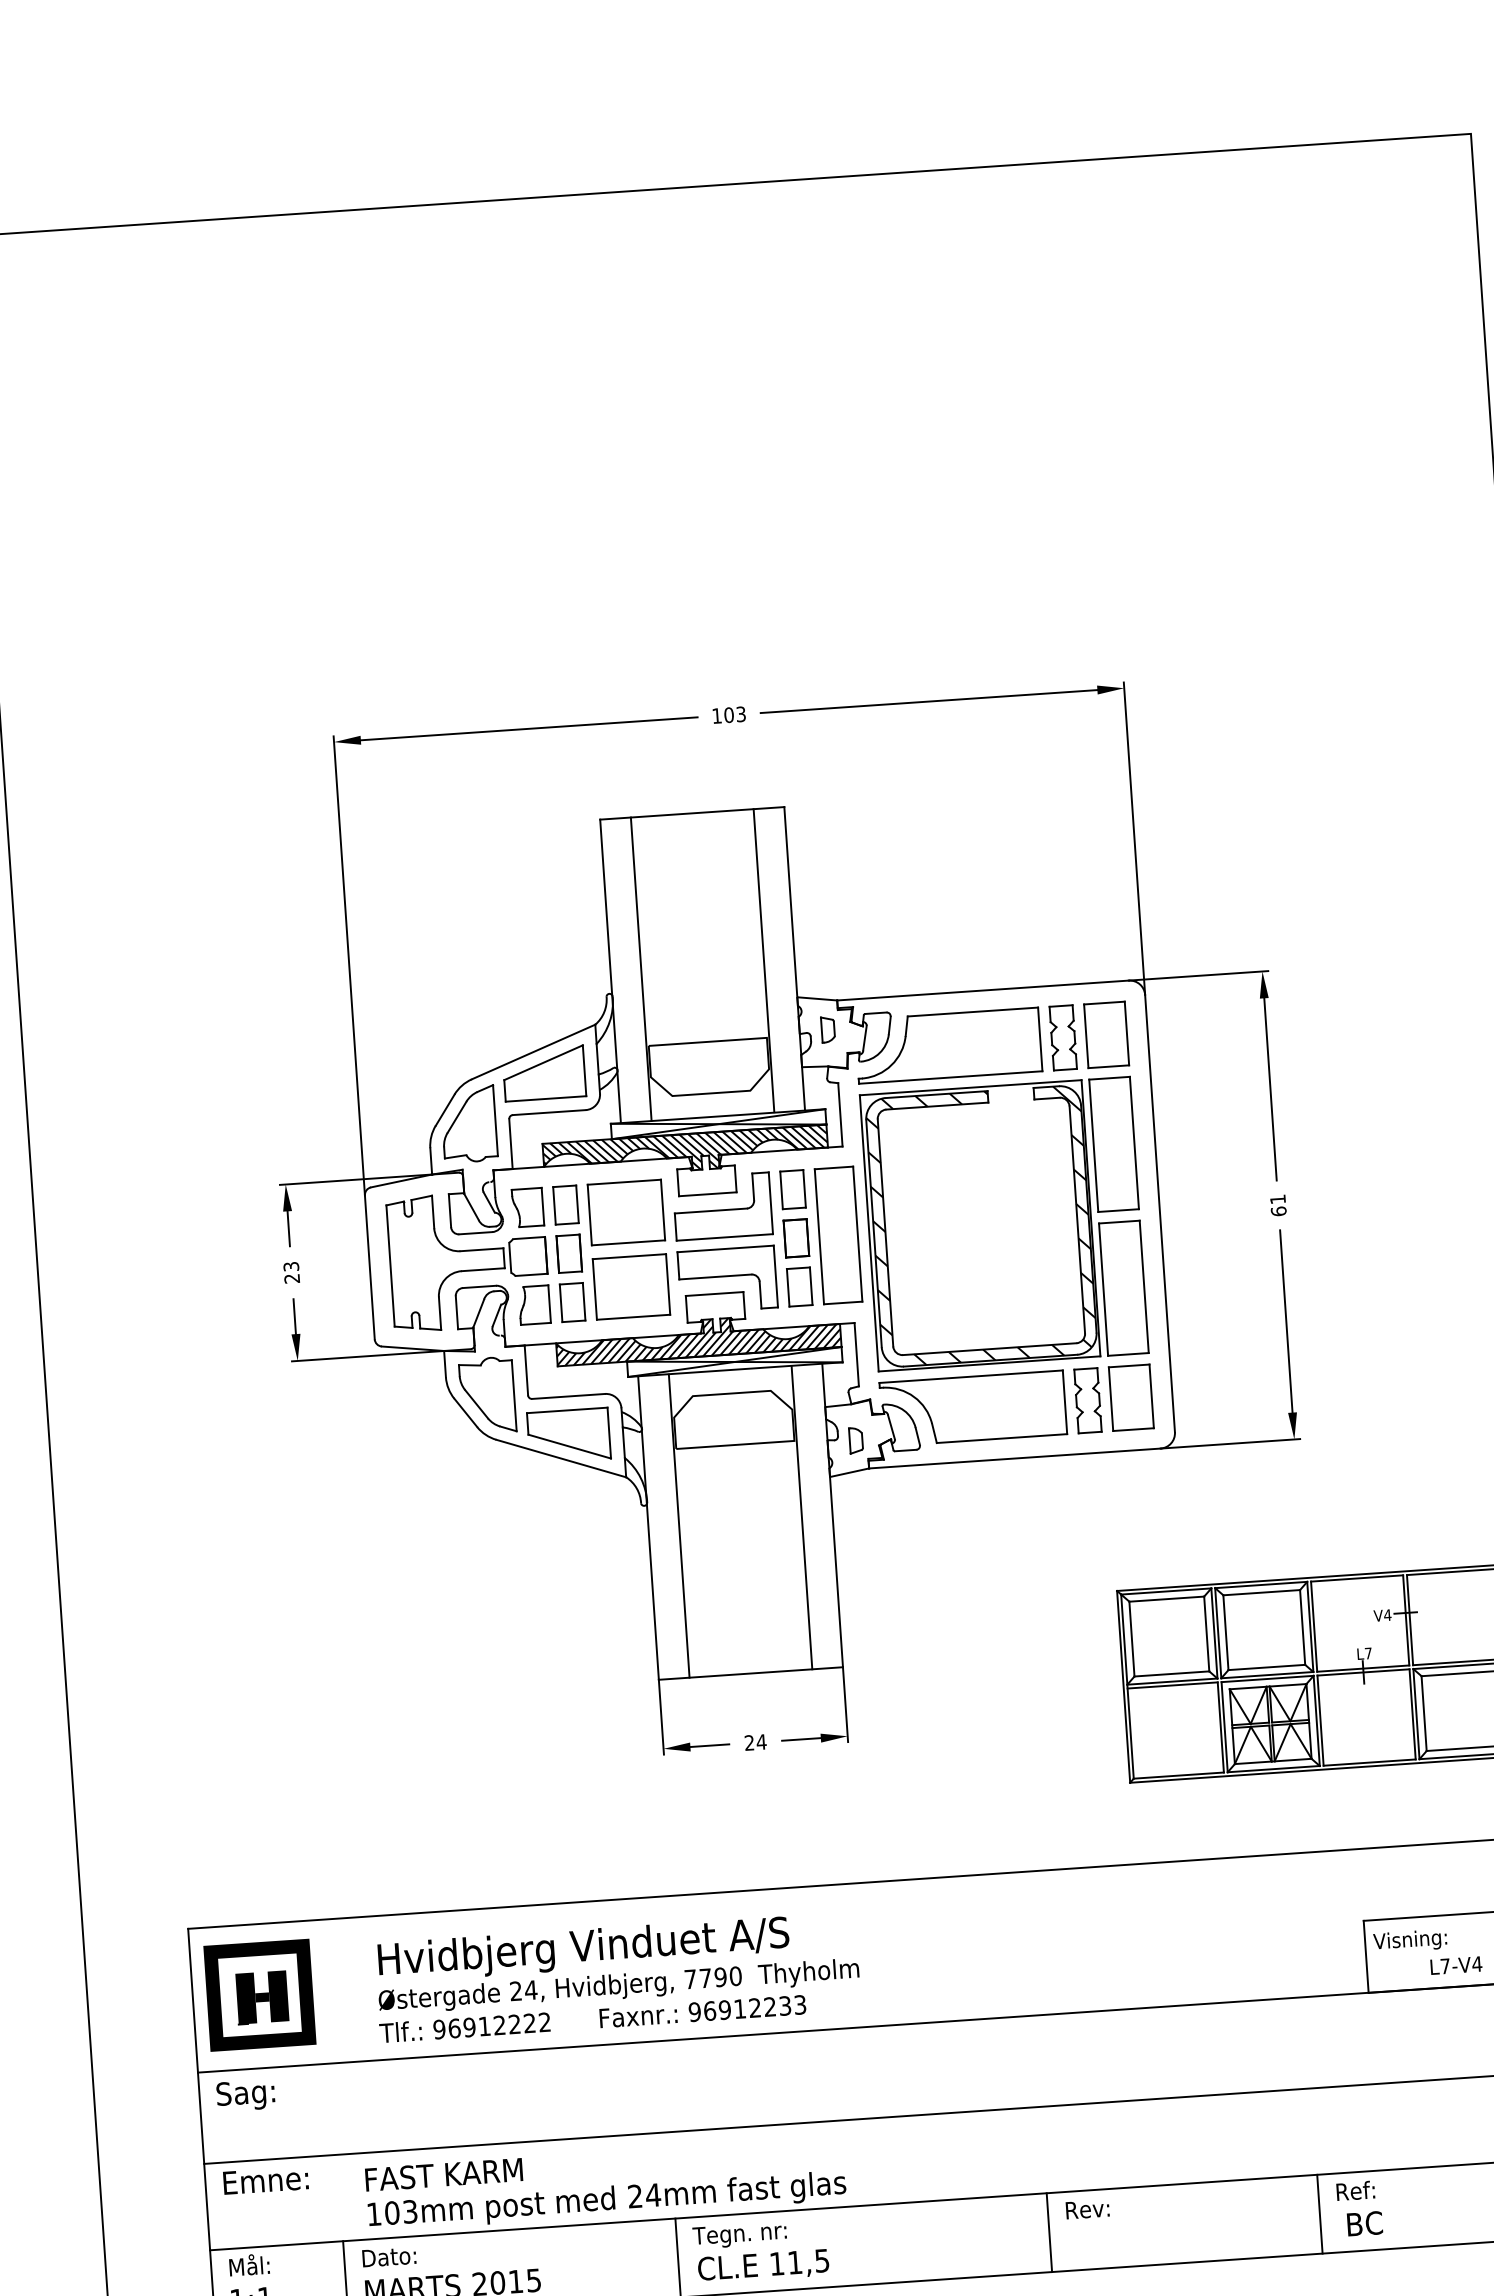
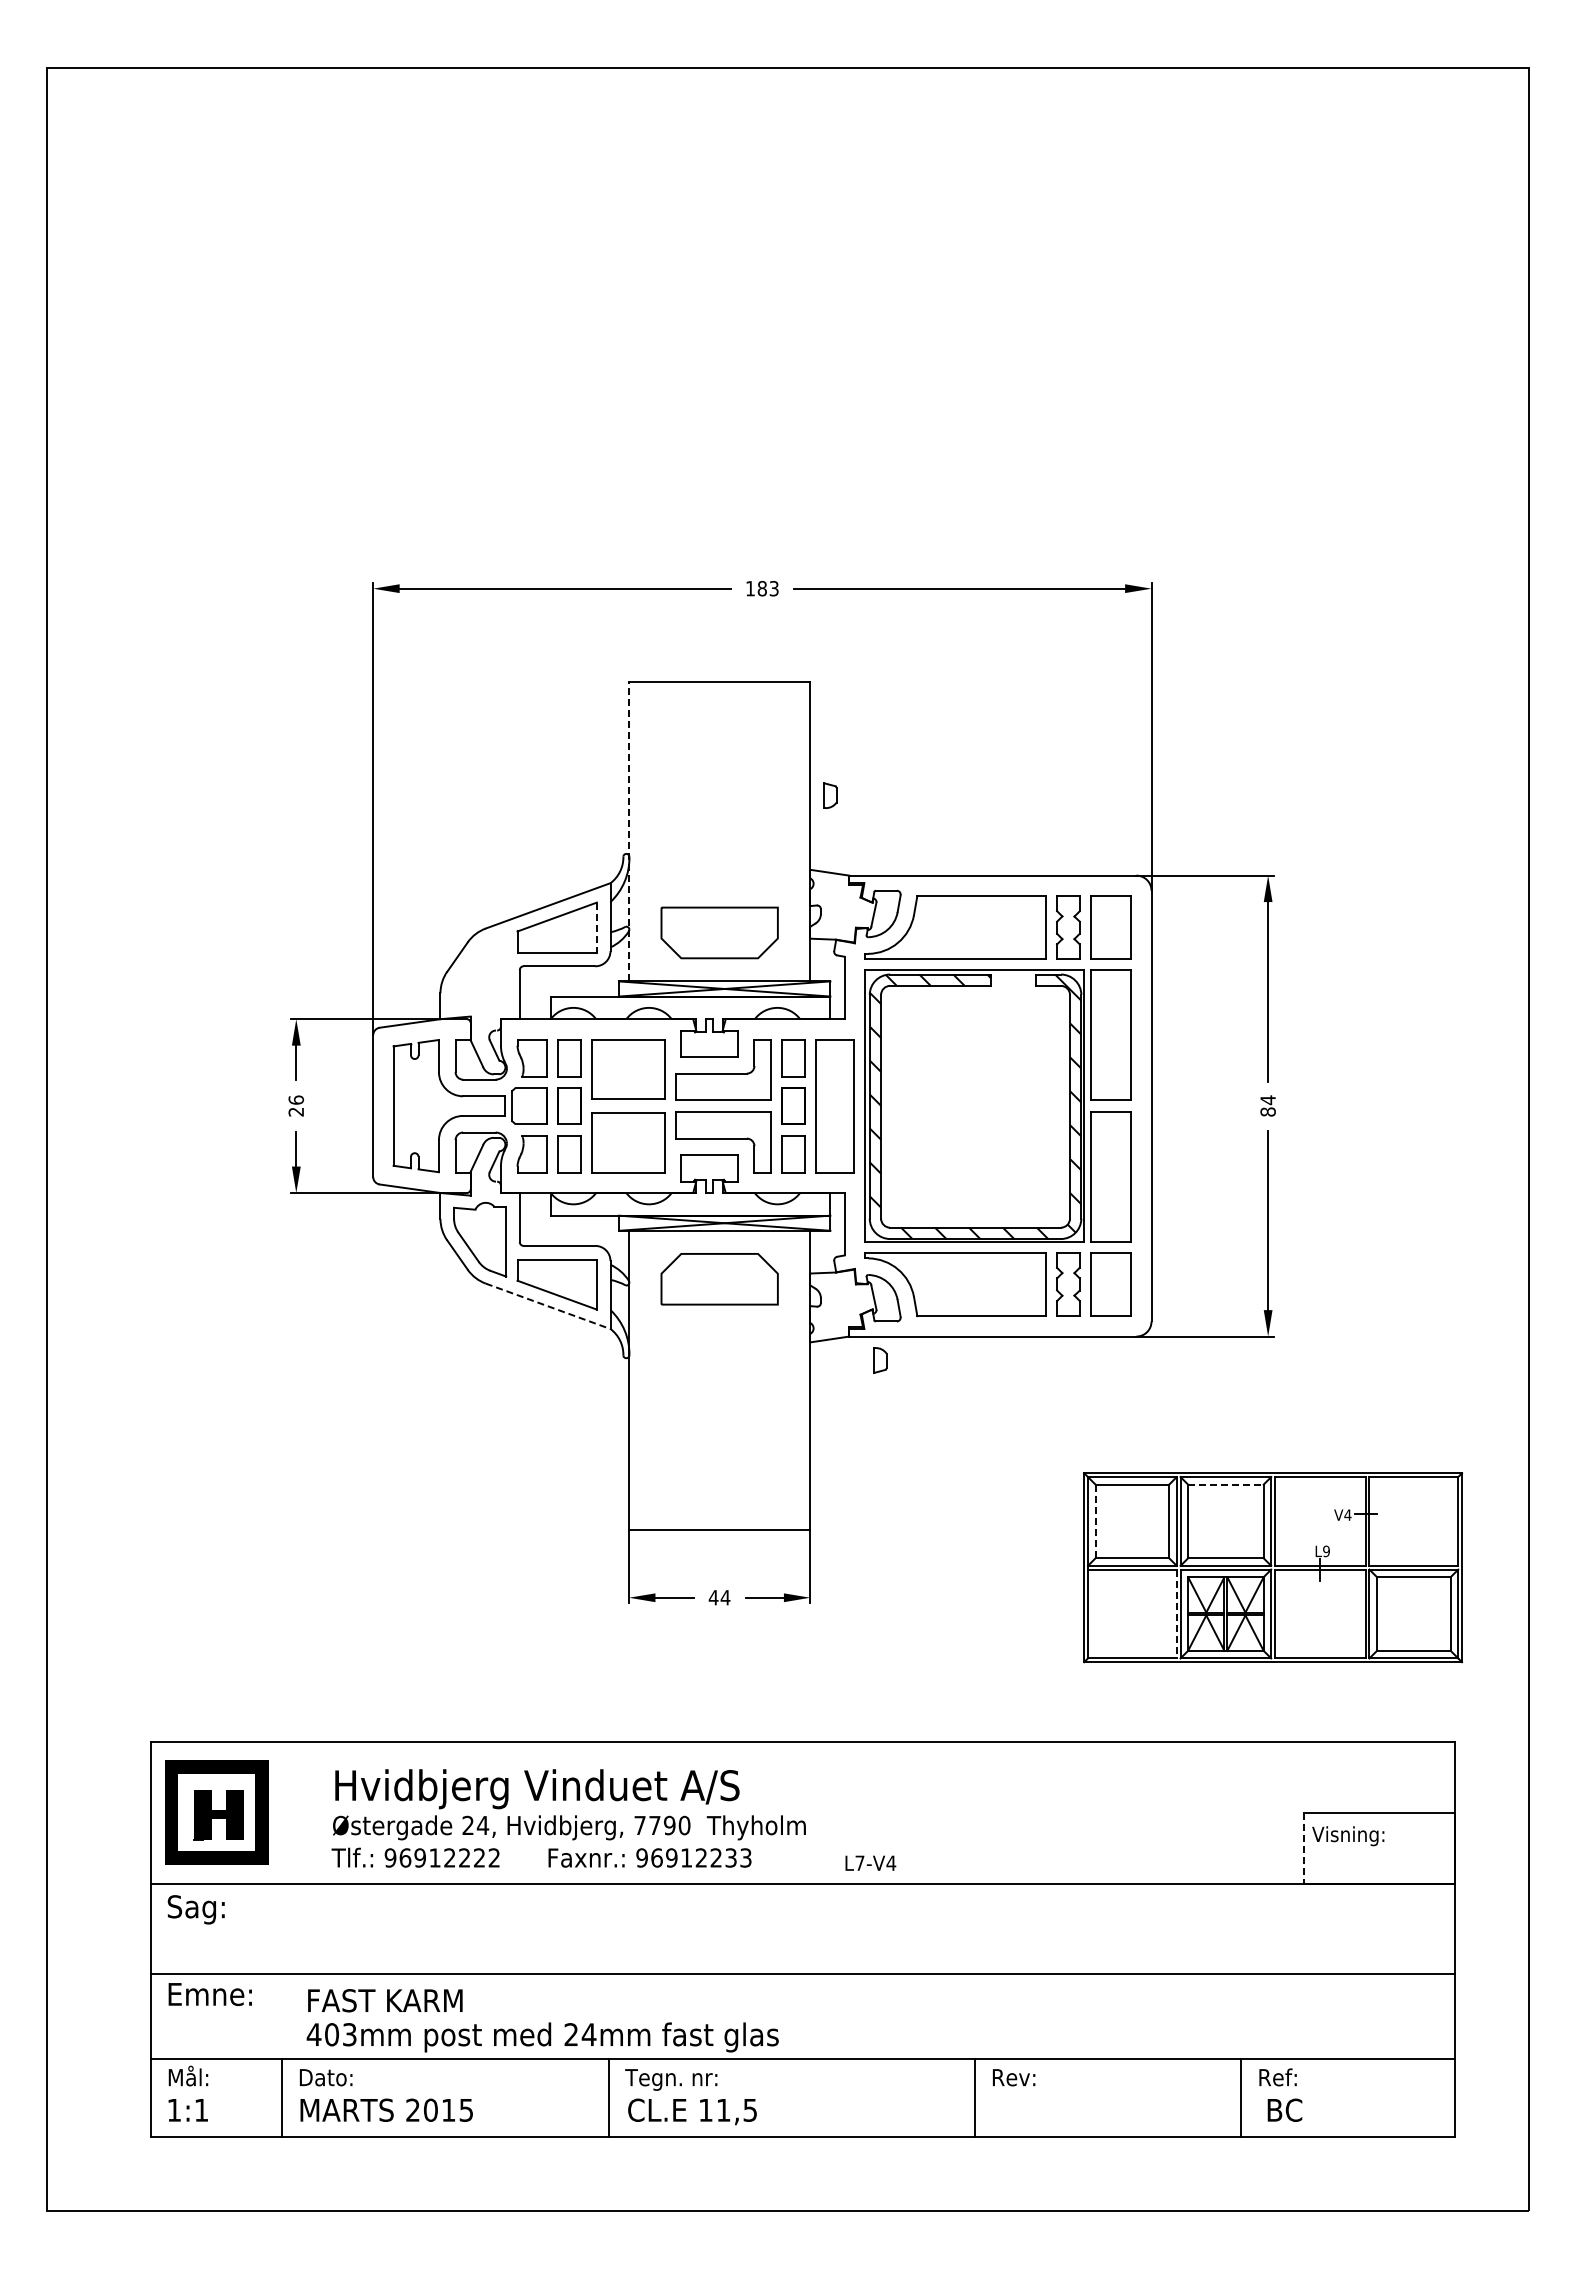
text: (728, 715) -> (761, 588), 103 -> 183
line: (764, 960) -> (780, 831), removed
line: (641, 968) -> (659, 831), removed
line: (611, 970) -> (629, 831), solid -> dashed
part: (828, 1029) -> (830, 795), moved
line: (584, 1071) -> (596, 928), solid -> dashed
part: (469, 1124) -> (480, 972), removed
hatch: (685, 1152) -> (690, 1014), removed
text: (1277, 1204) -> (1267, 1105), 61 -> 84
text: (291, 1266) -> (296, 1099), 23 -> 26
hatch: (698, 1338) -> (690, 1197), removed
part: (856, 1440) -> (880, 1360), moved
line: (561, 1458) -> (548, 1306), solid -> dashed
line: (802, 1517) -> (780, 1380), removed
line: (679, 1526) -> (659, 1380), removed
line: (1261, 1592) -> (1225, 1484), solid -> dashed
line: (1131, 1639) -> (1095, 1521), solid -> dashed
text: (1368, 1653) -> (1326, 1551), L7 -> L9
line: (1220, 1727) -> (1176, 1614), solid -> dashed
text: (749, 1742) -> (713, 1597), 24 -> 44
line: (1365, 1957) -> (1303, 1849), solid -> dashed
text: (1456, 1964) -> (870, 1862), moved
text: (373, 2214) -> (313, 2034), 103mm -> 403mm

